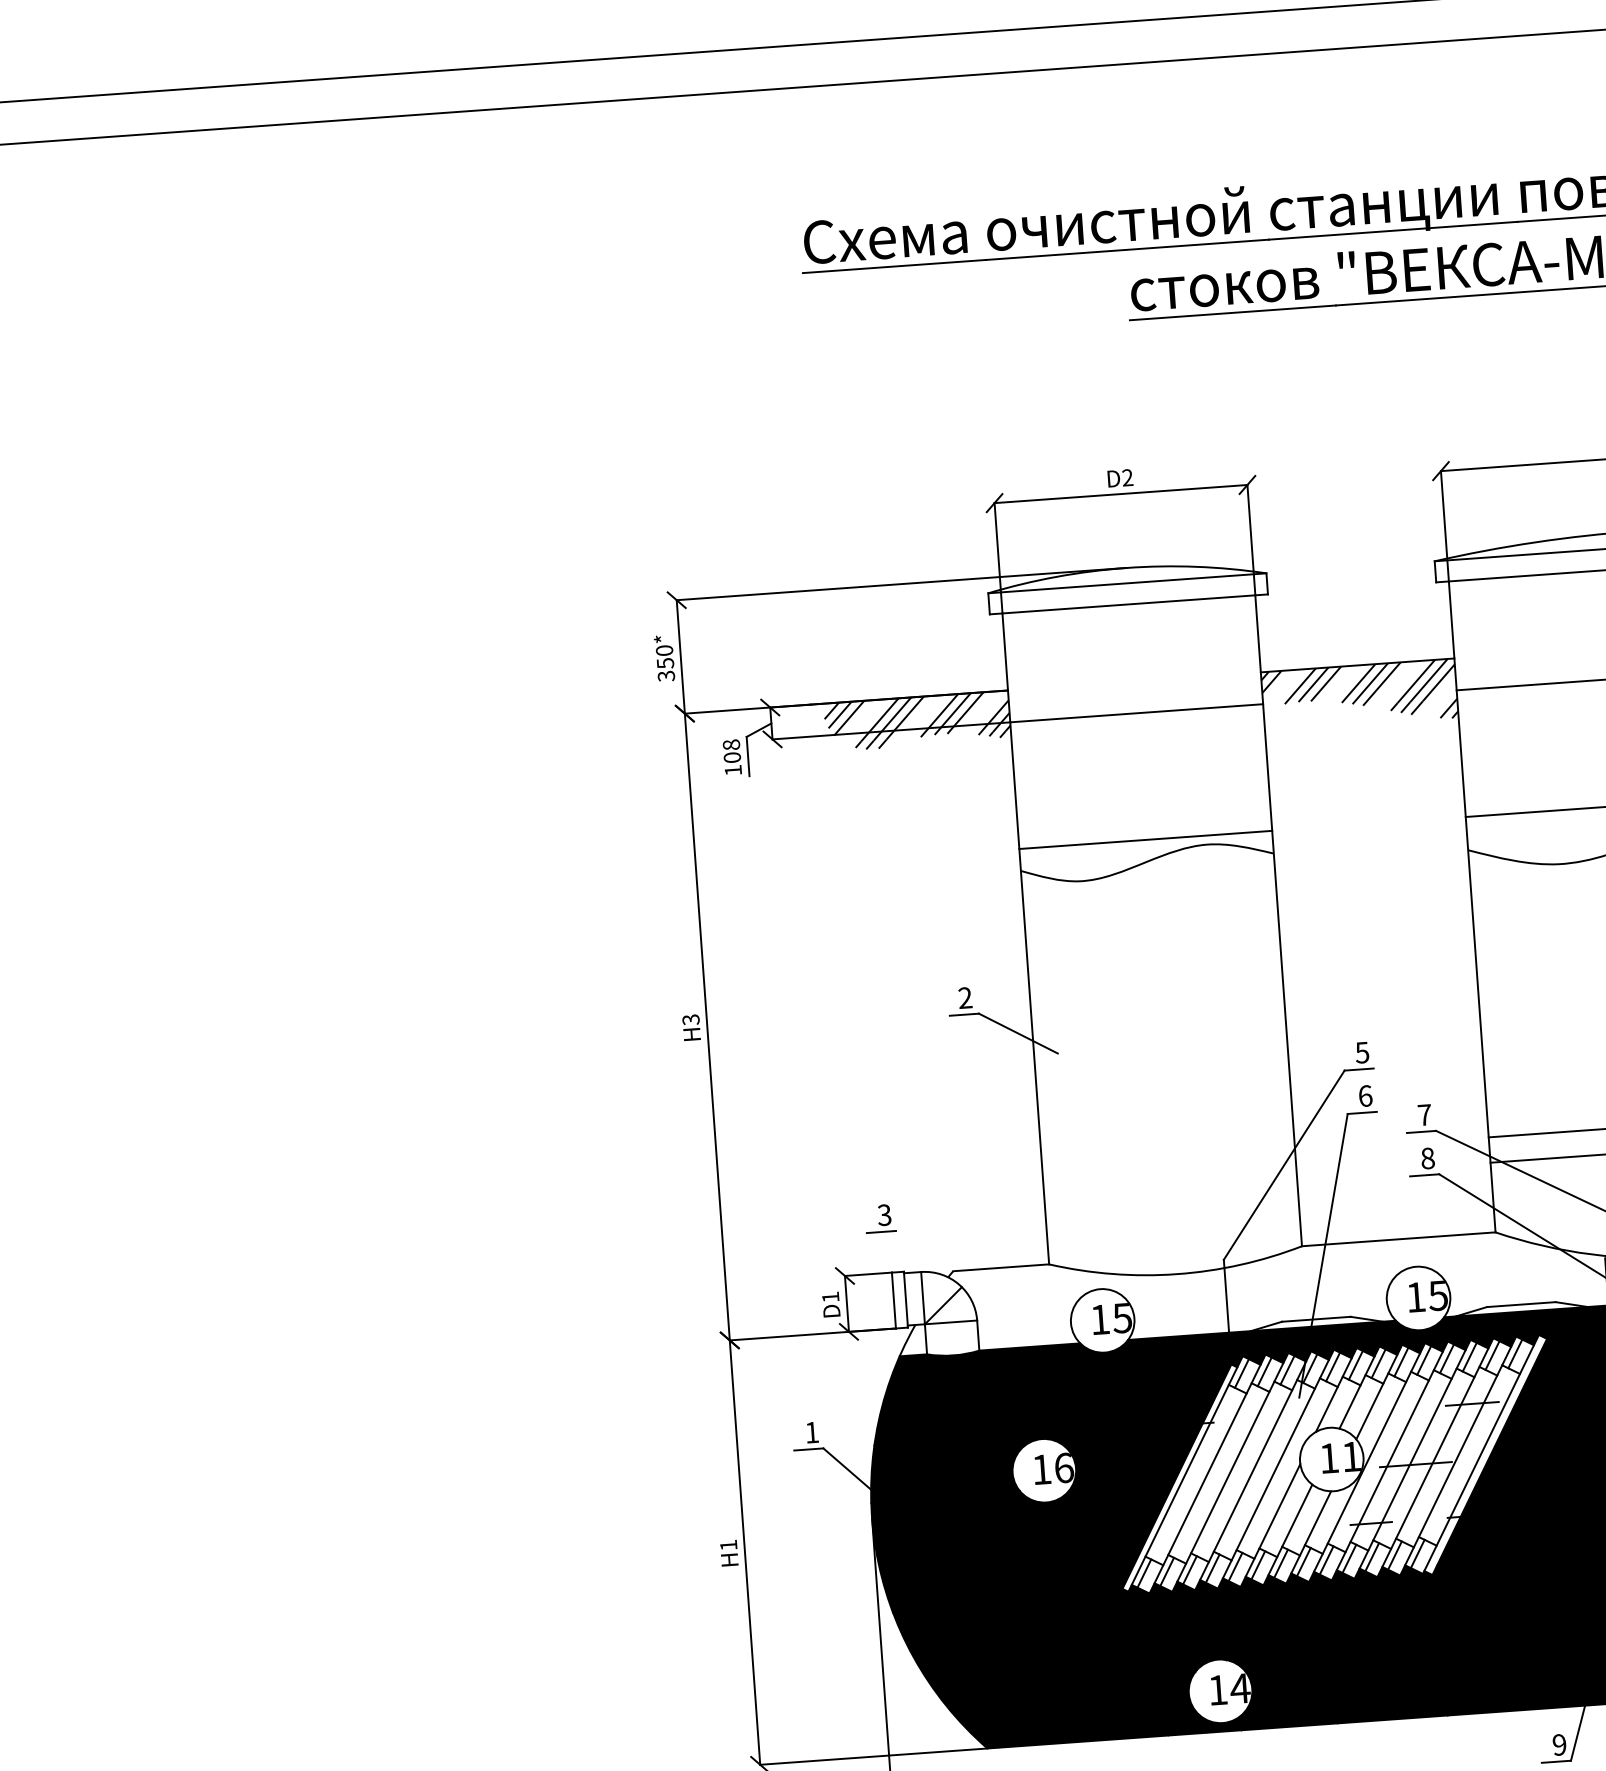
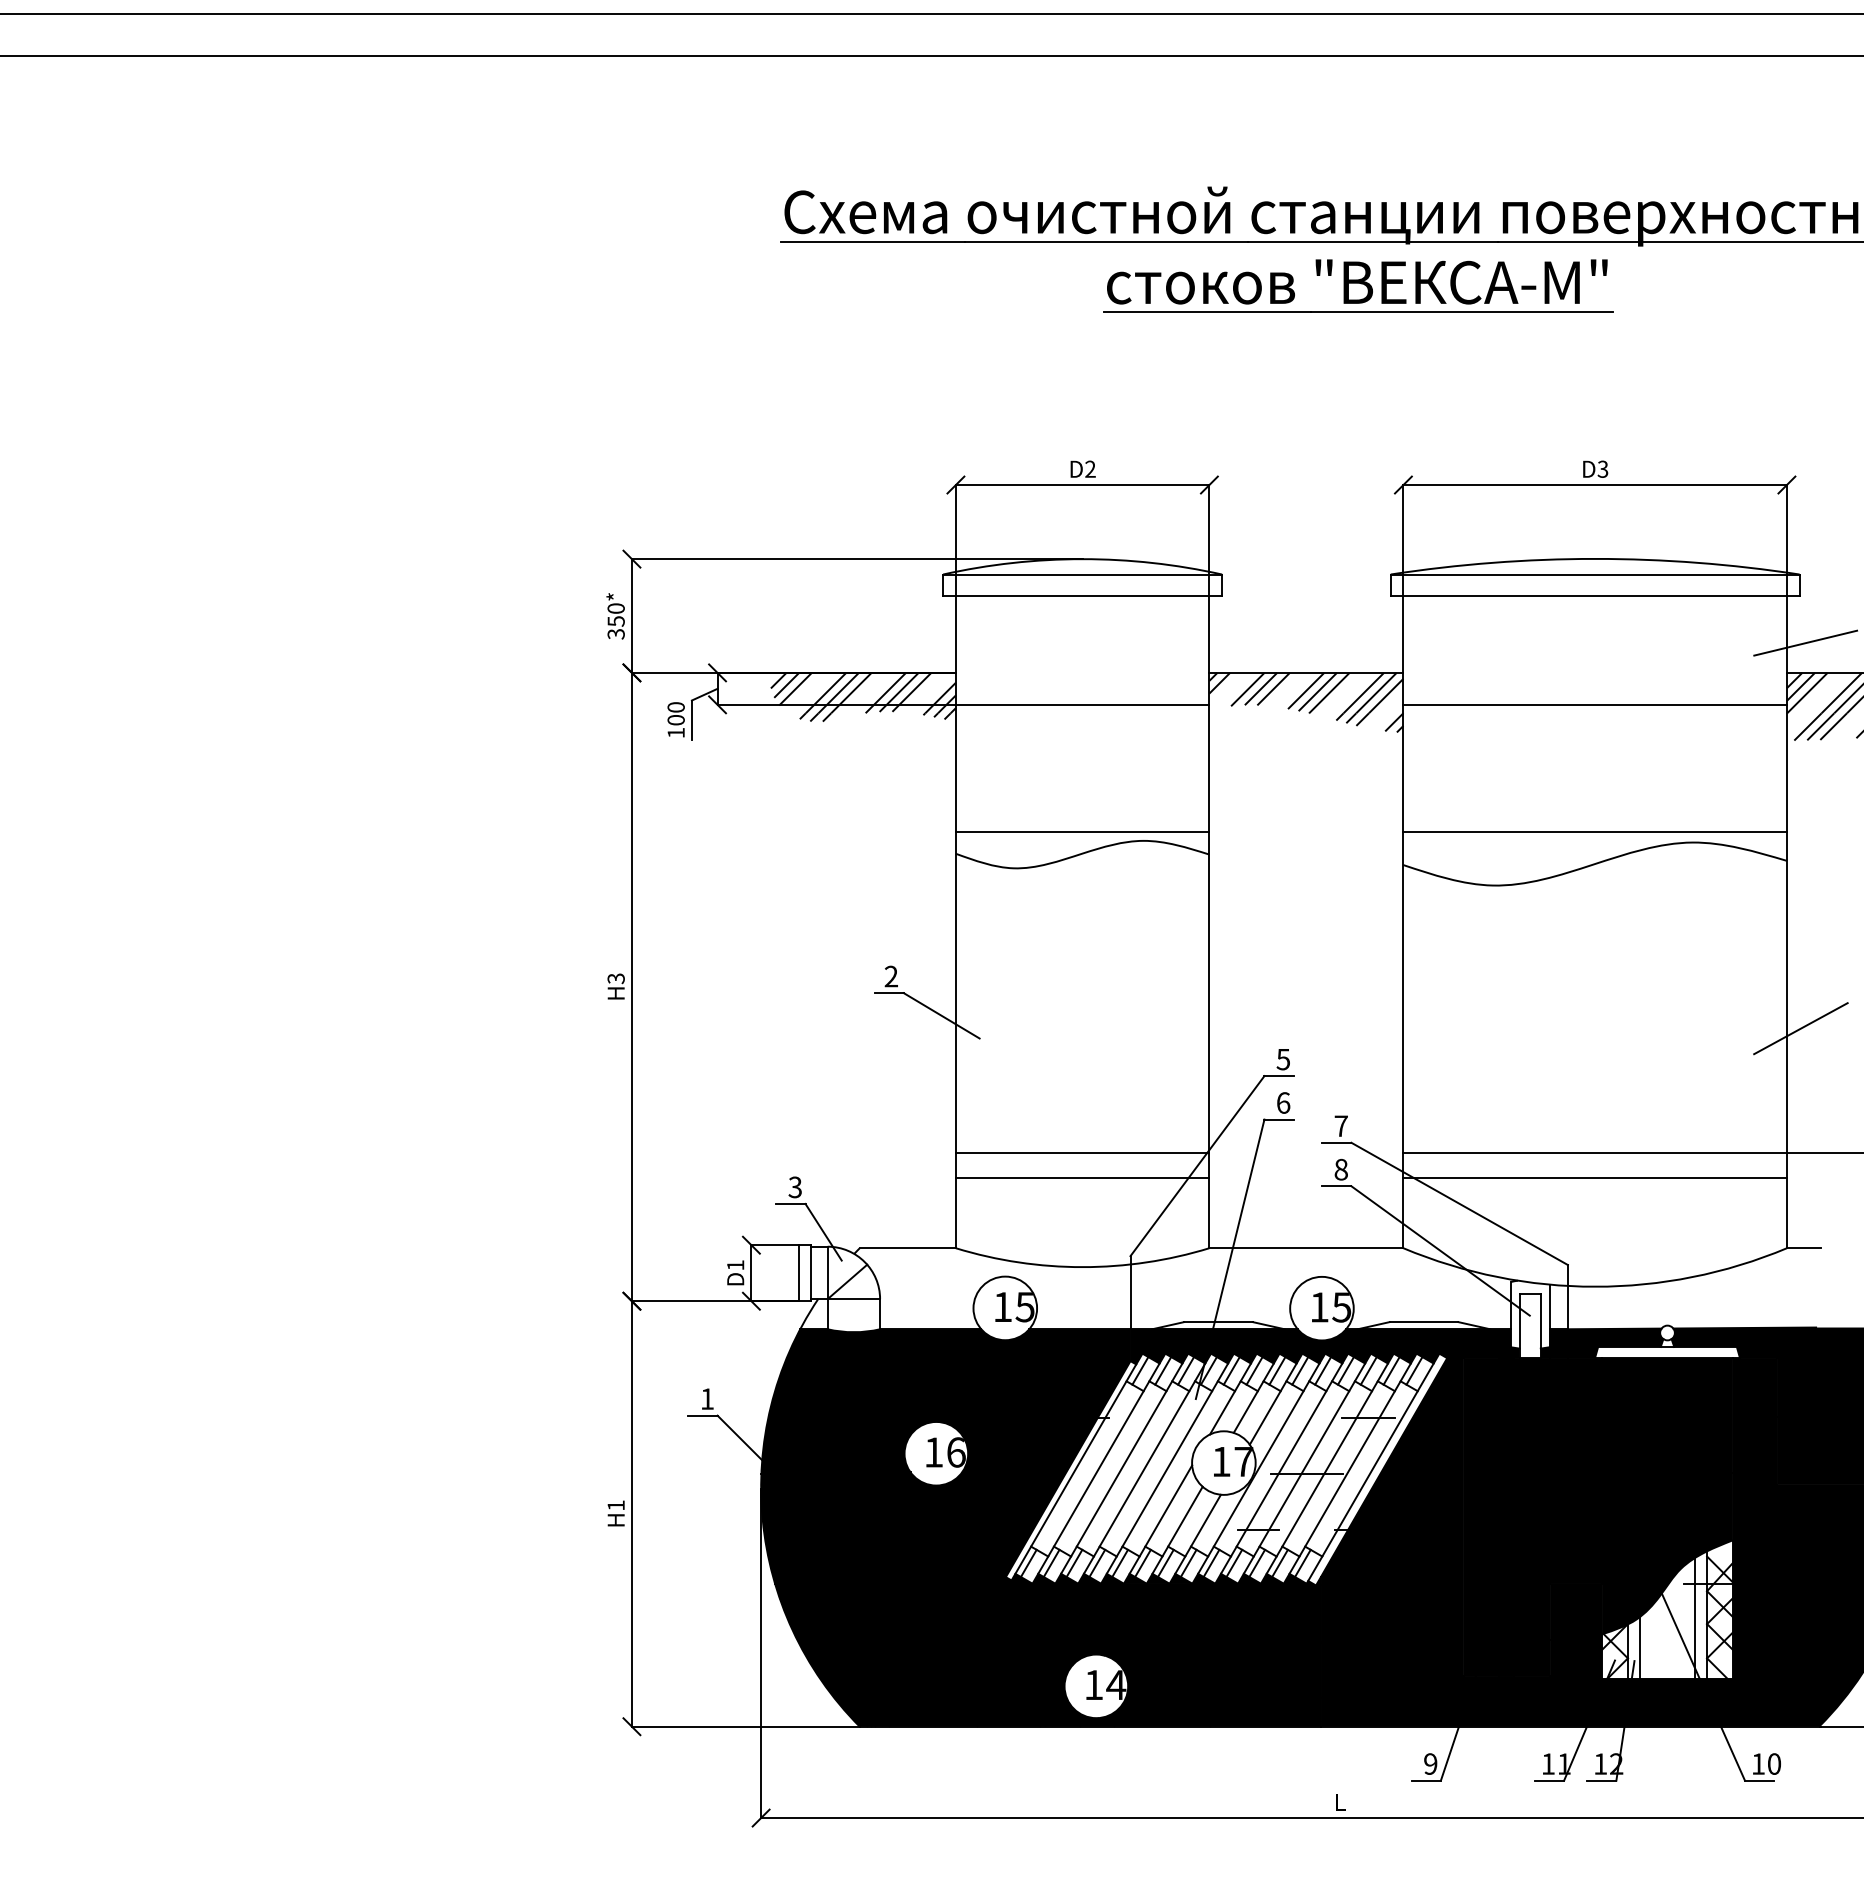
text: (731, 745) -> (676, 707), 108 -> 100
line: (1168, 1159) -> (1082, 1152), added
line: (1170, 1185) -> (1082, 1178), added
line: (915, 1257) -> (823, 1231), added
text: (1351, 1456) -> (1243, 1461), 11 -> 17

